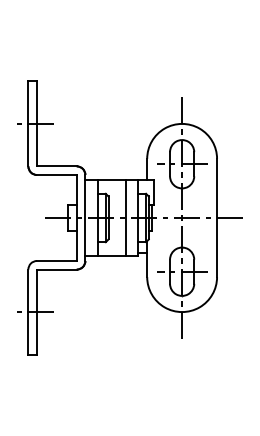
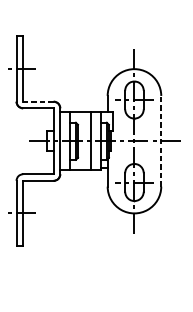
line: (56, 166) -> (38, 101), solid -> dashed
line: (217, 217) -> (161, 140), solid -> dashed

